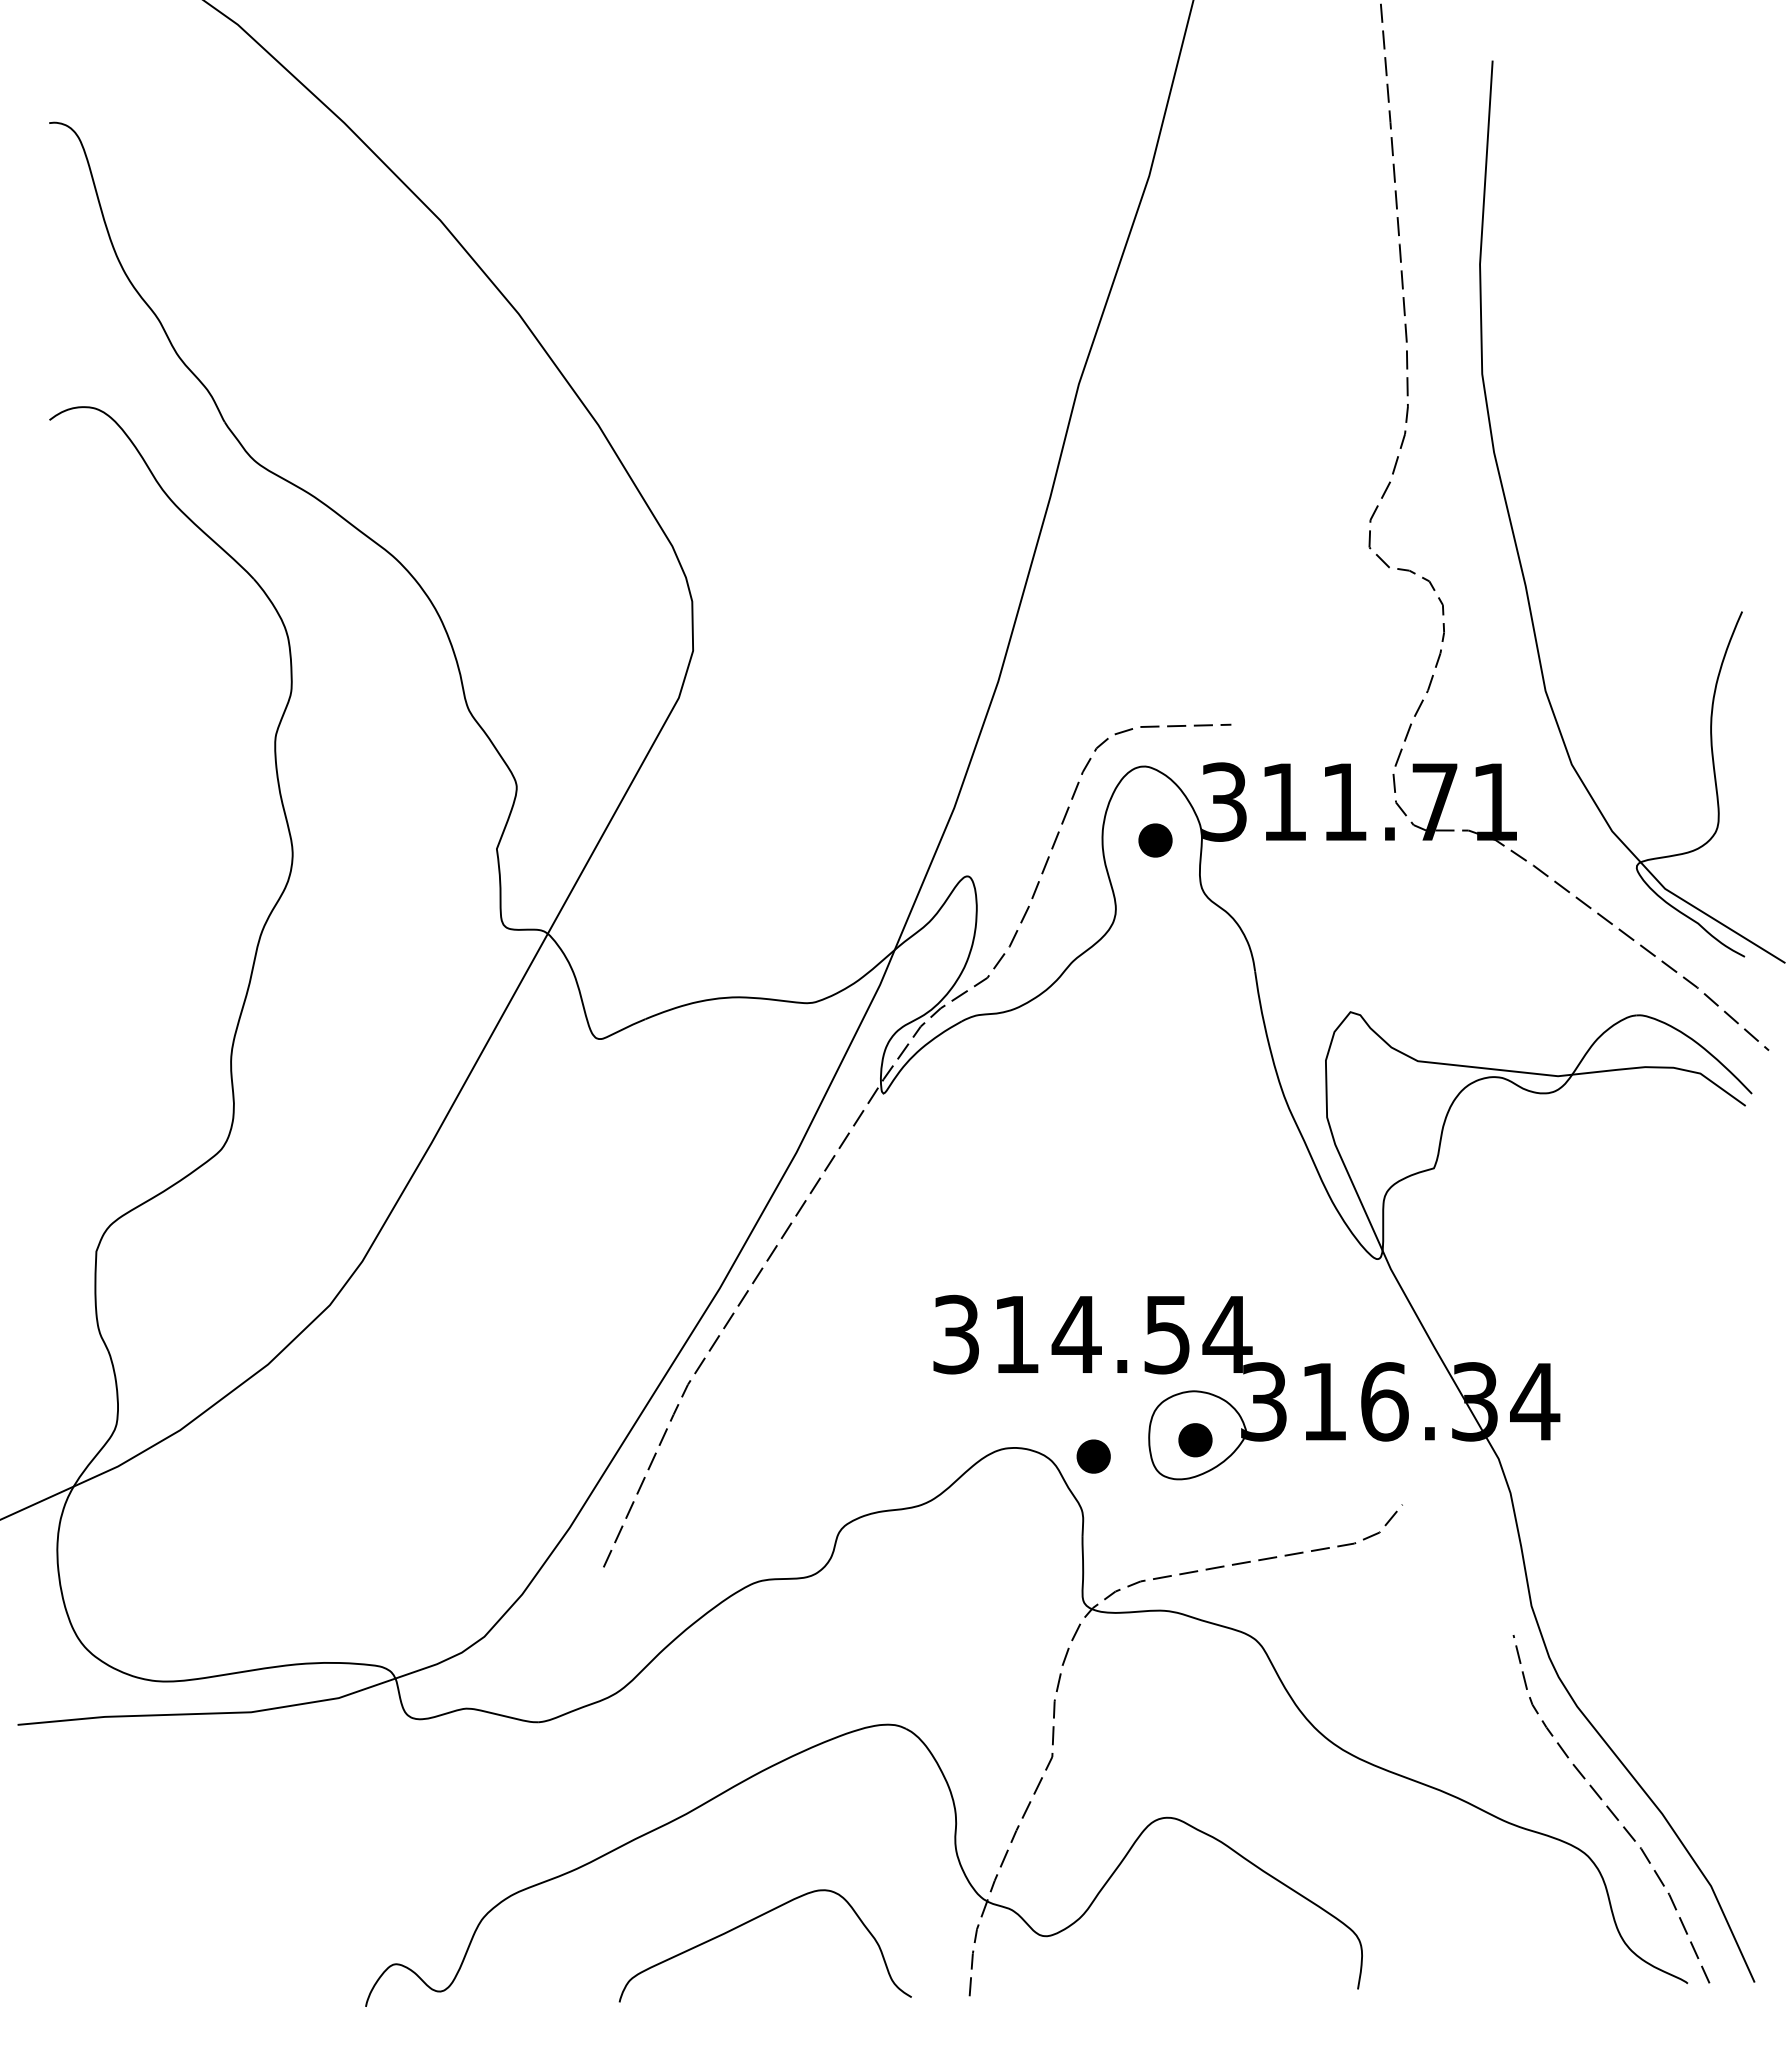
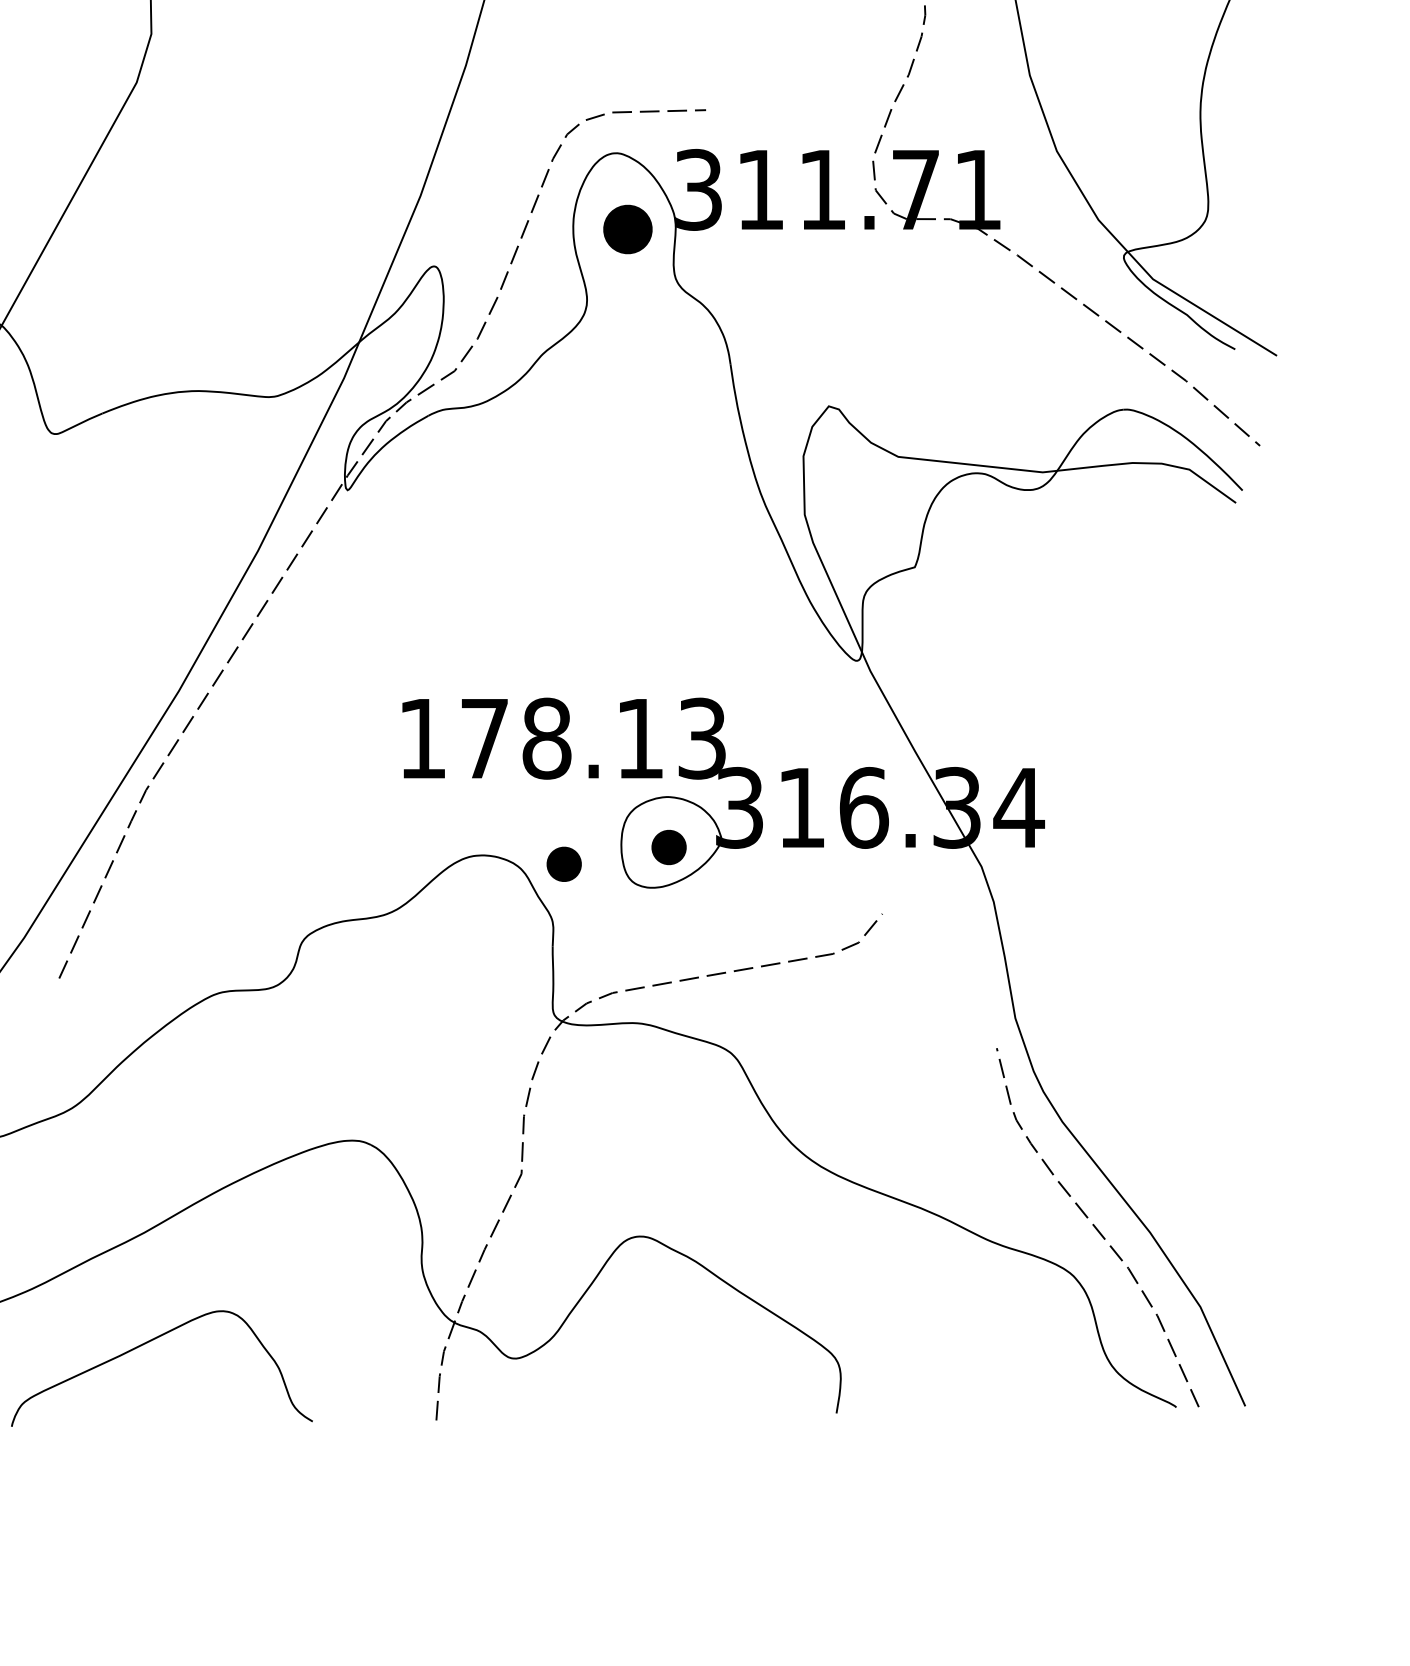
part: (1155, 840) -> (627, 229), size x1.4
text: (1092, 1334) -> (562, 738), 314.54 -> 178.13
curve: (751, 1921) -> (147, 1343), moved

